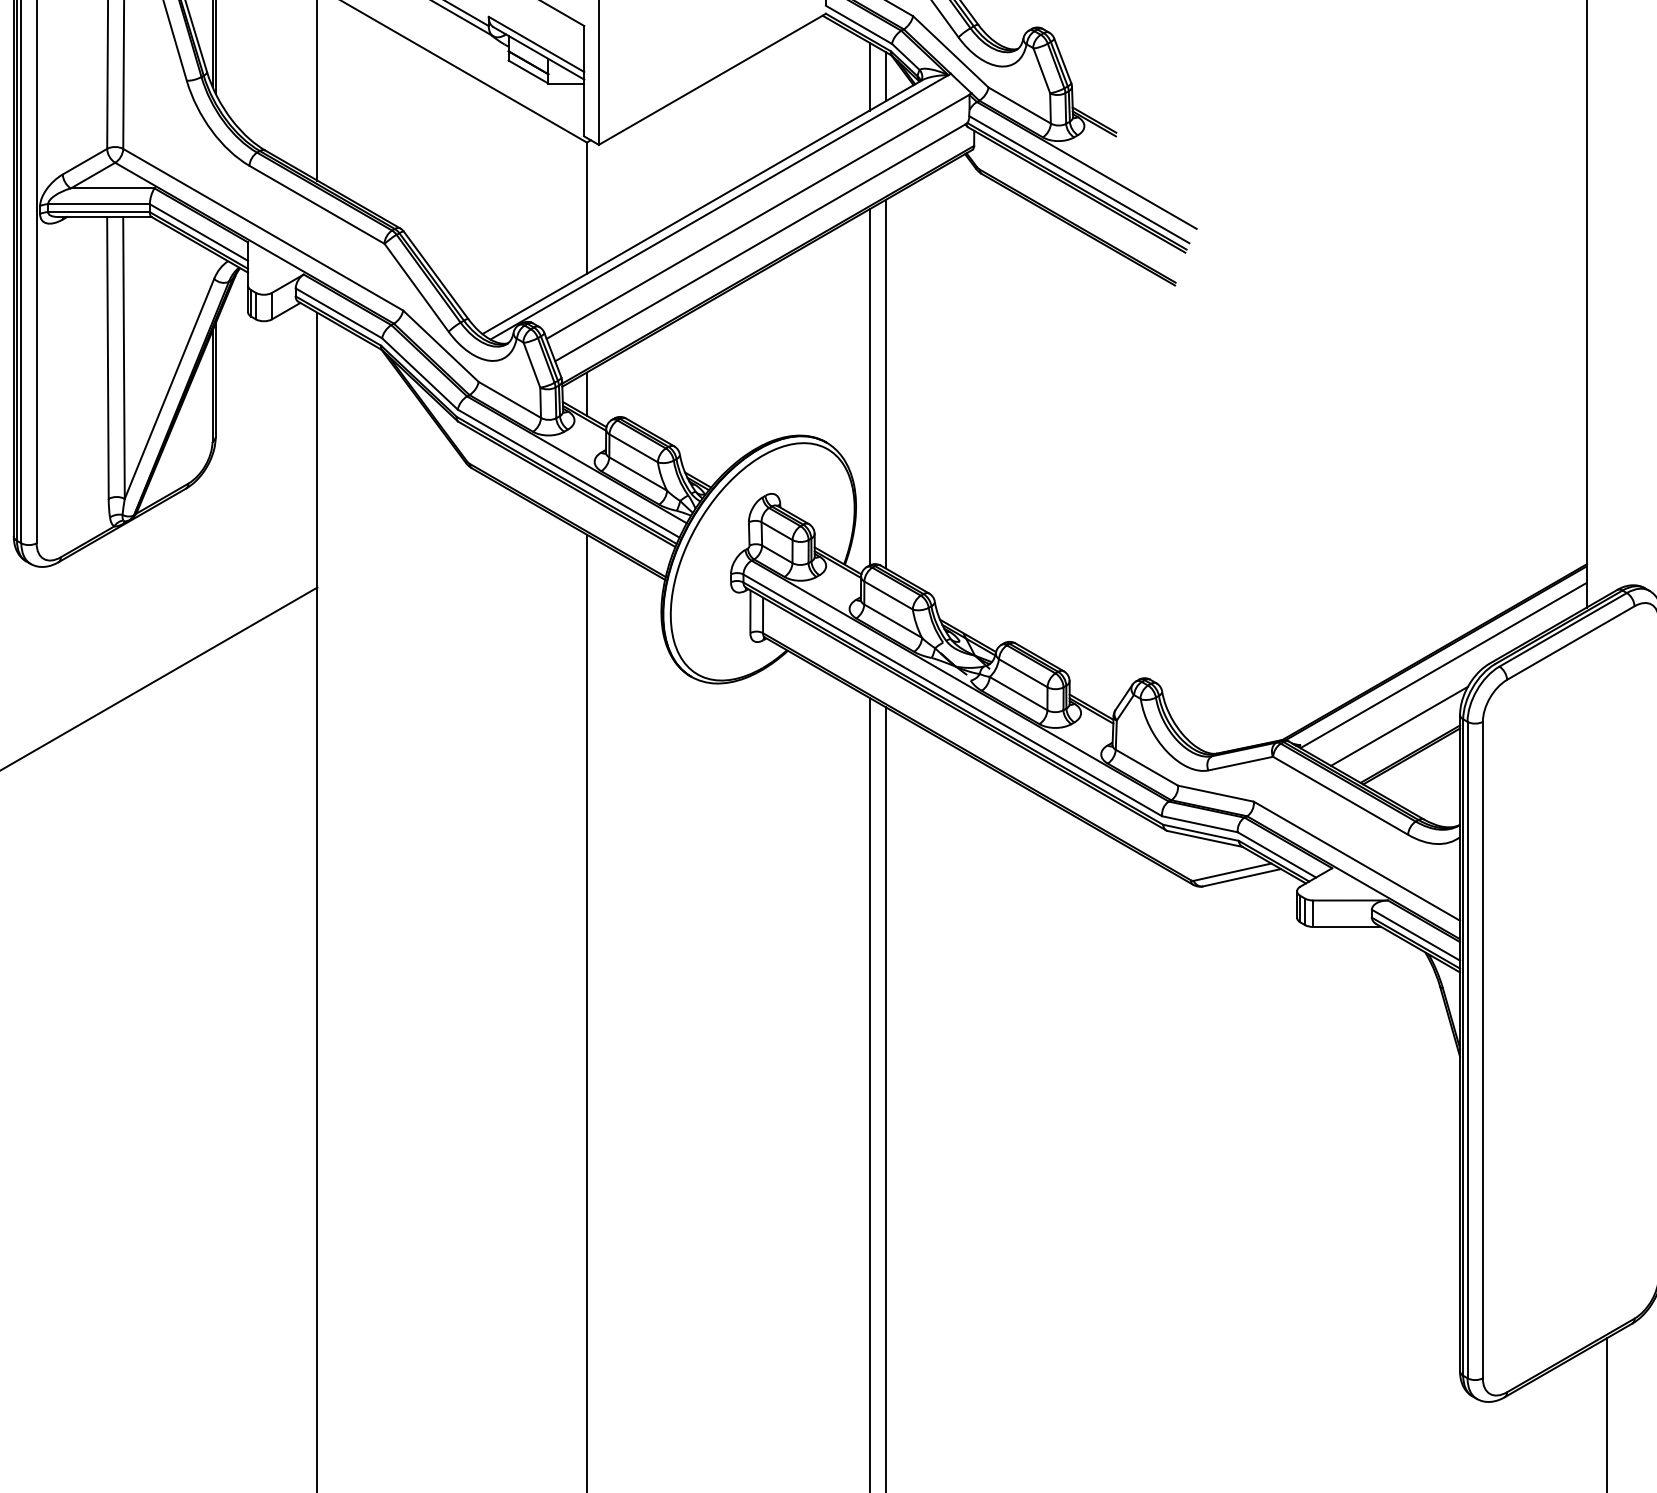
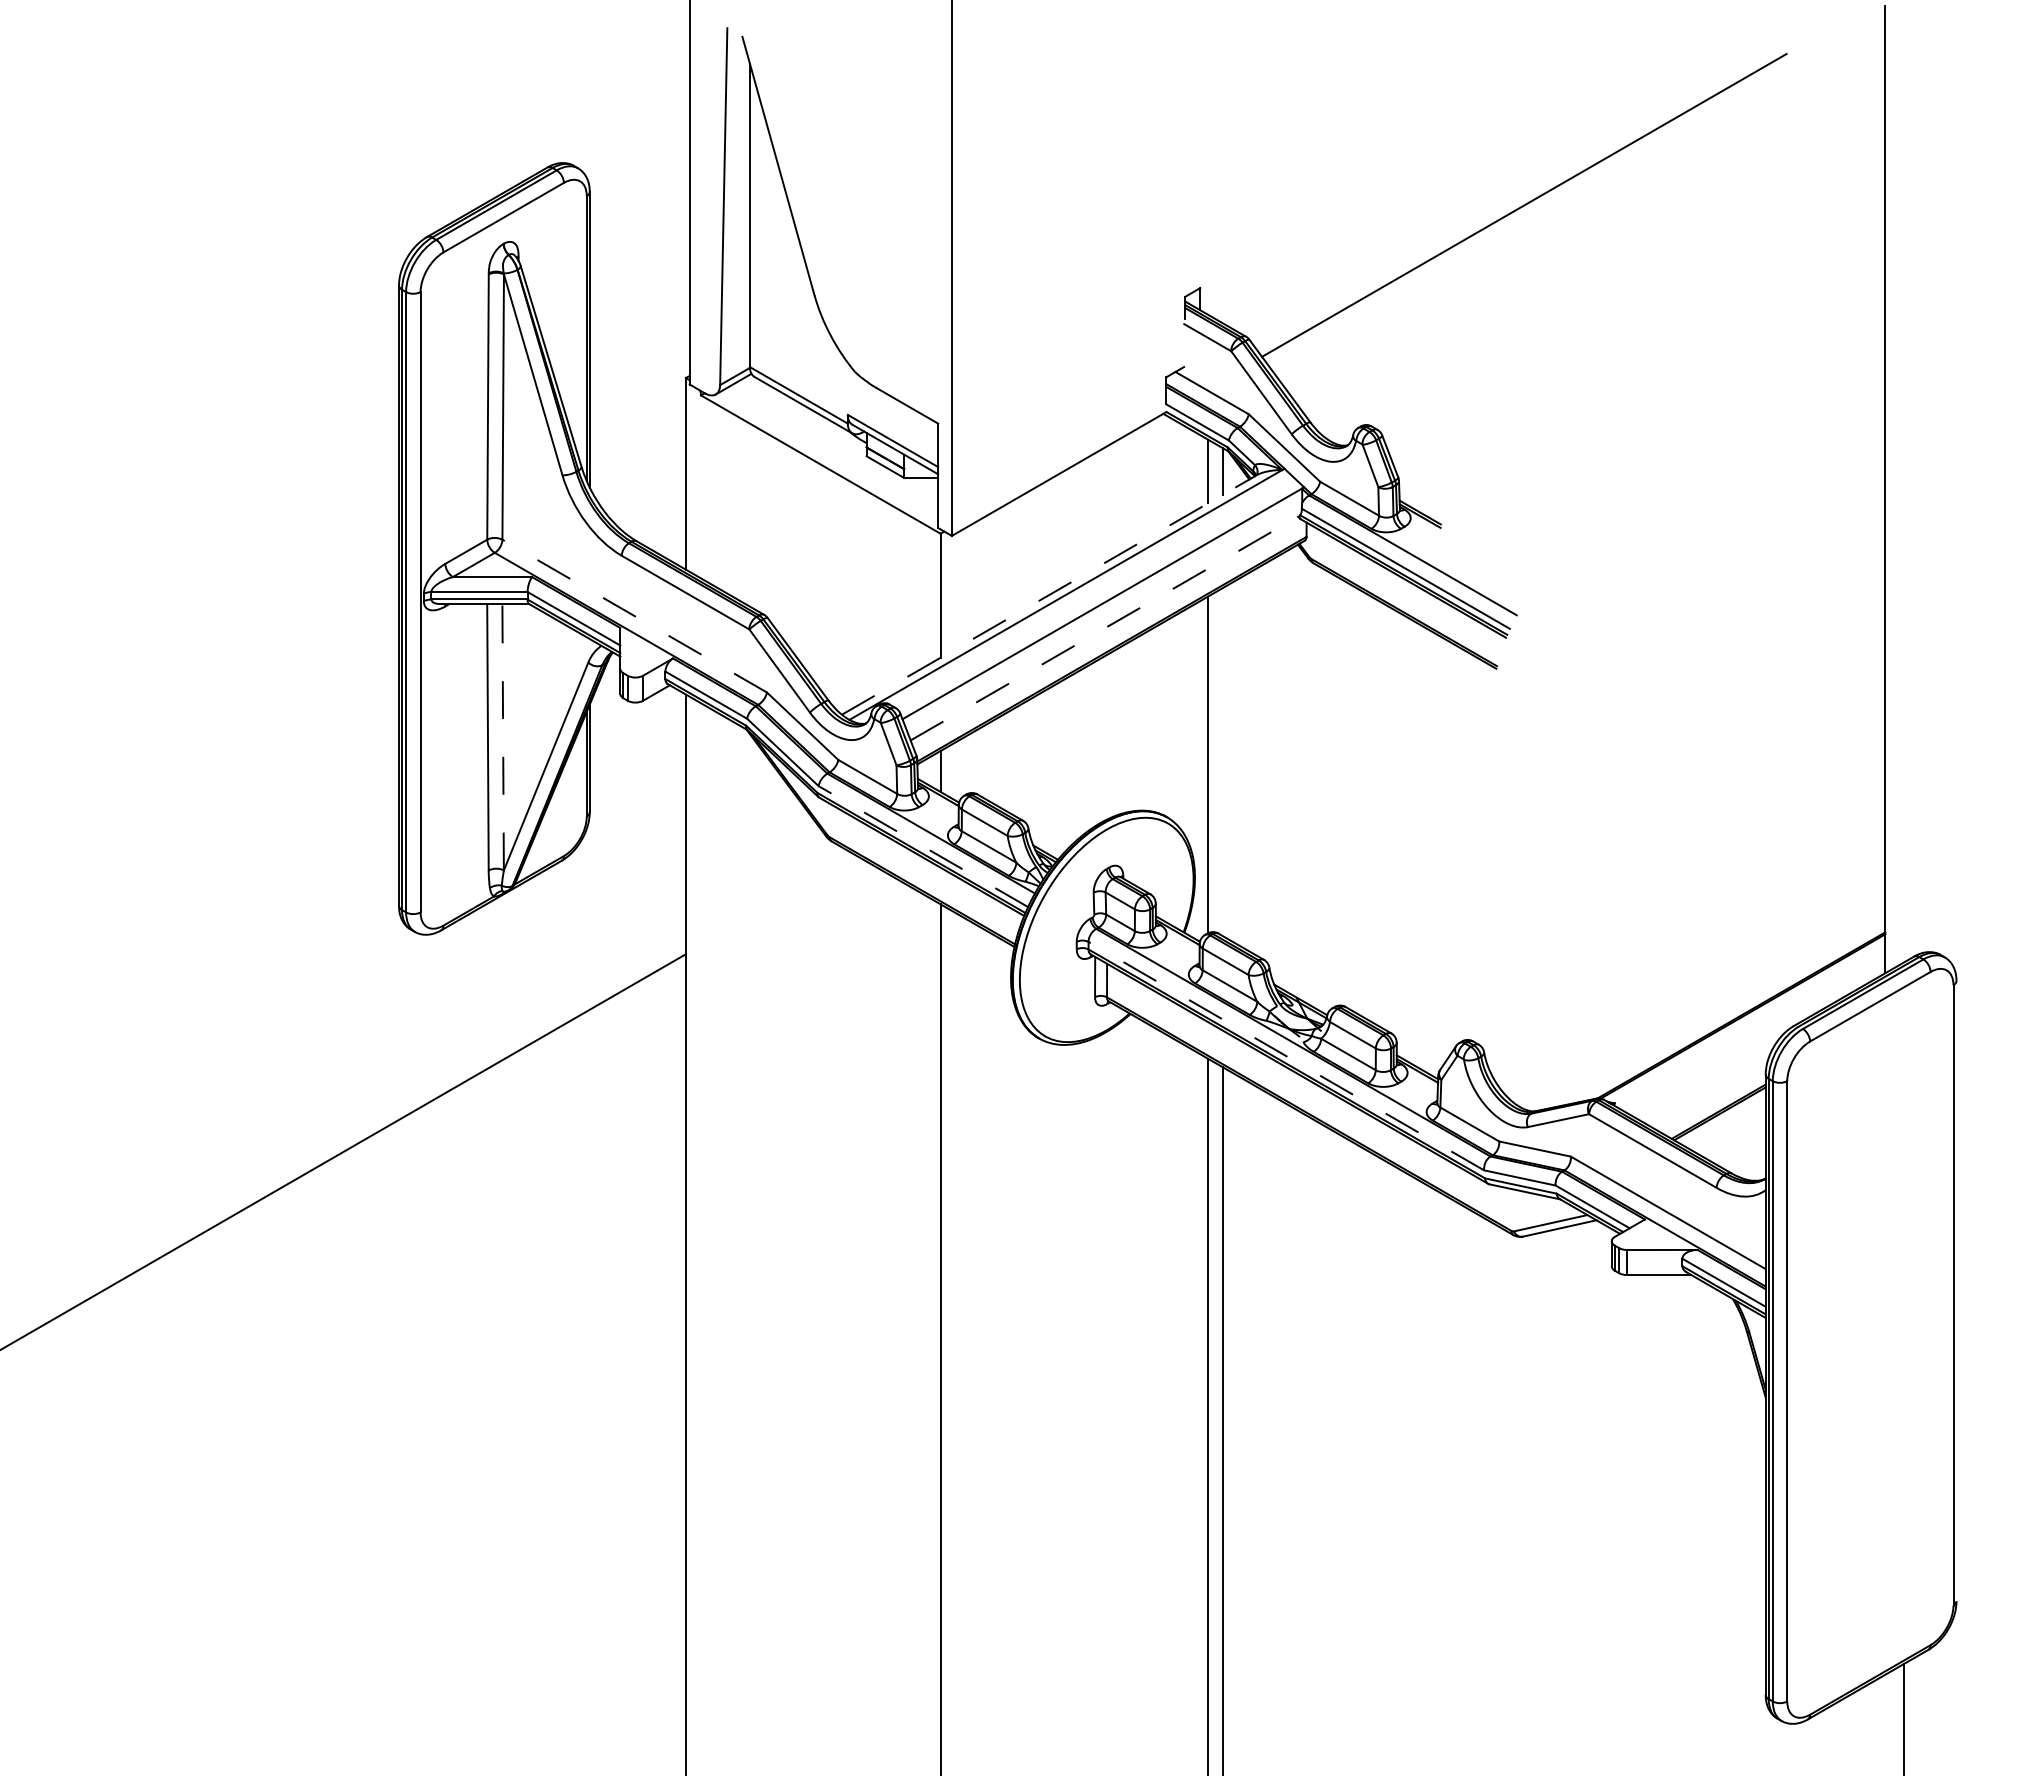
line: (702, 206) -> (1049, 594), solid -> dashed
line: (263, 230) -> (634, 616), solid -> dashed
line: (761, 242) -> (1105, 628), solid -> dashed
line: (124, 357) -> (503, 736), solid -> dashed
line: (885, 384) -> (1222, 762), removed
line: (568, 473) -> (923, 846), solid -> dashed
line: (1442, 665) -> (1749, 1027), removed
line: (951, 694) -> (1285, 1055), solid -> dashed
line: (1399, 726) -> (1708, 1085), removed

